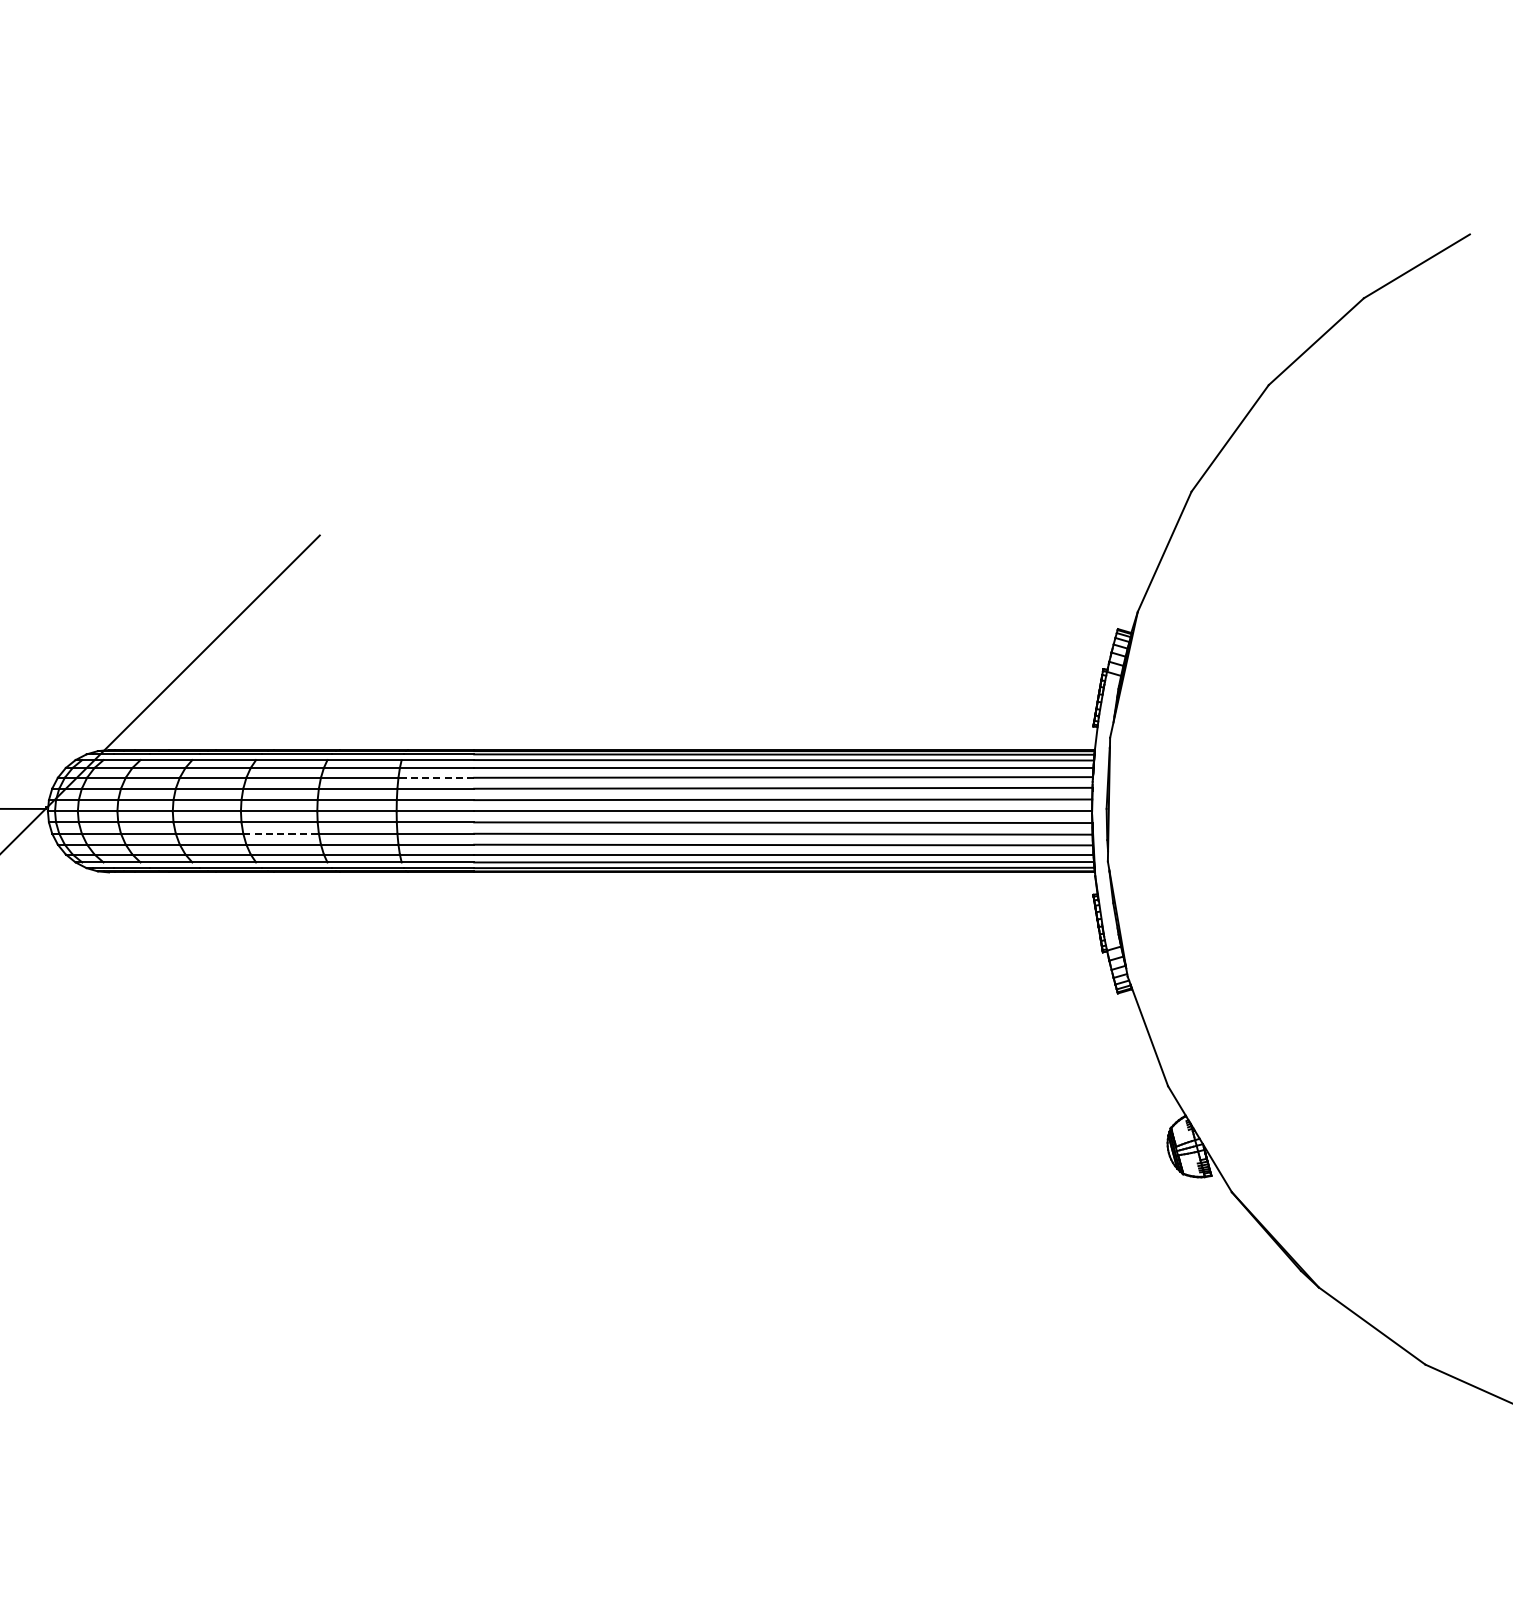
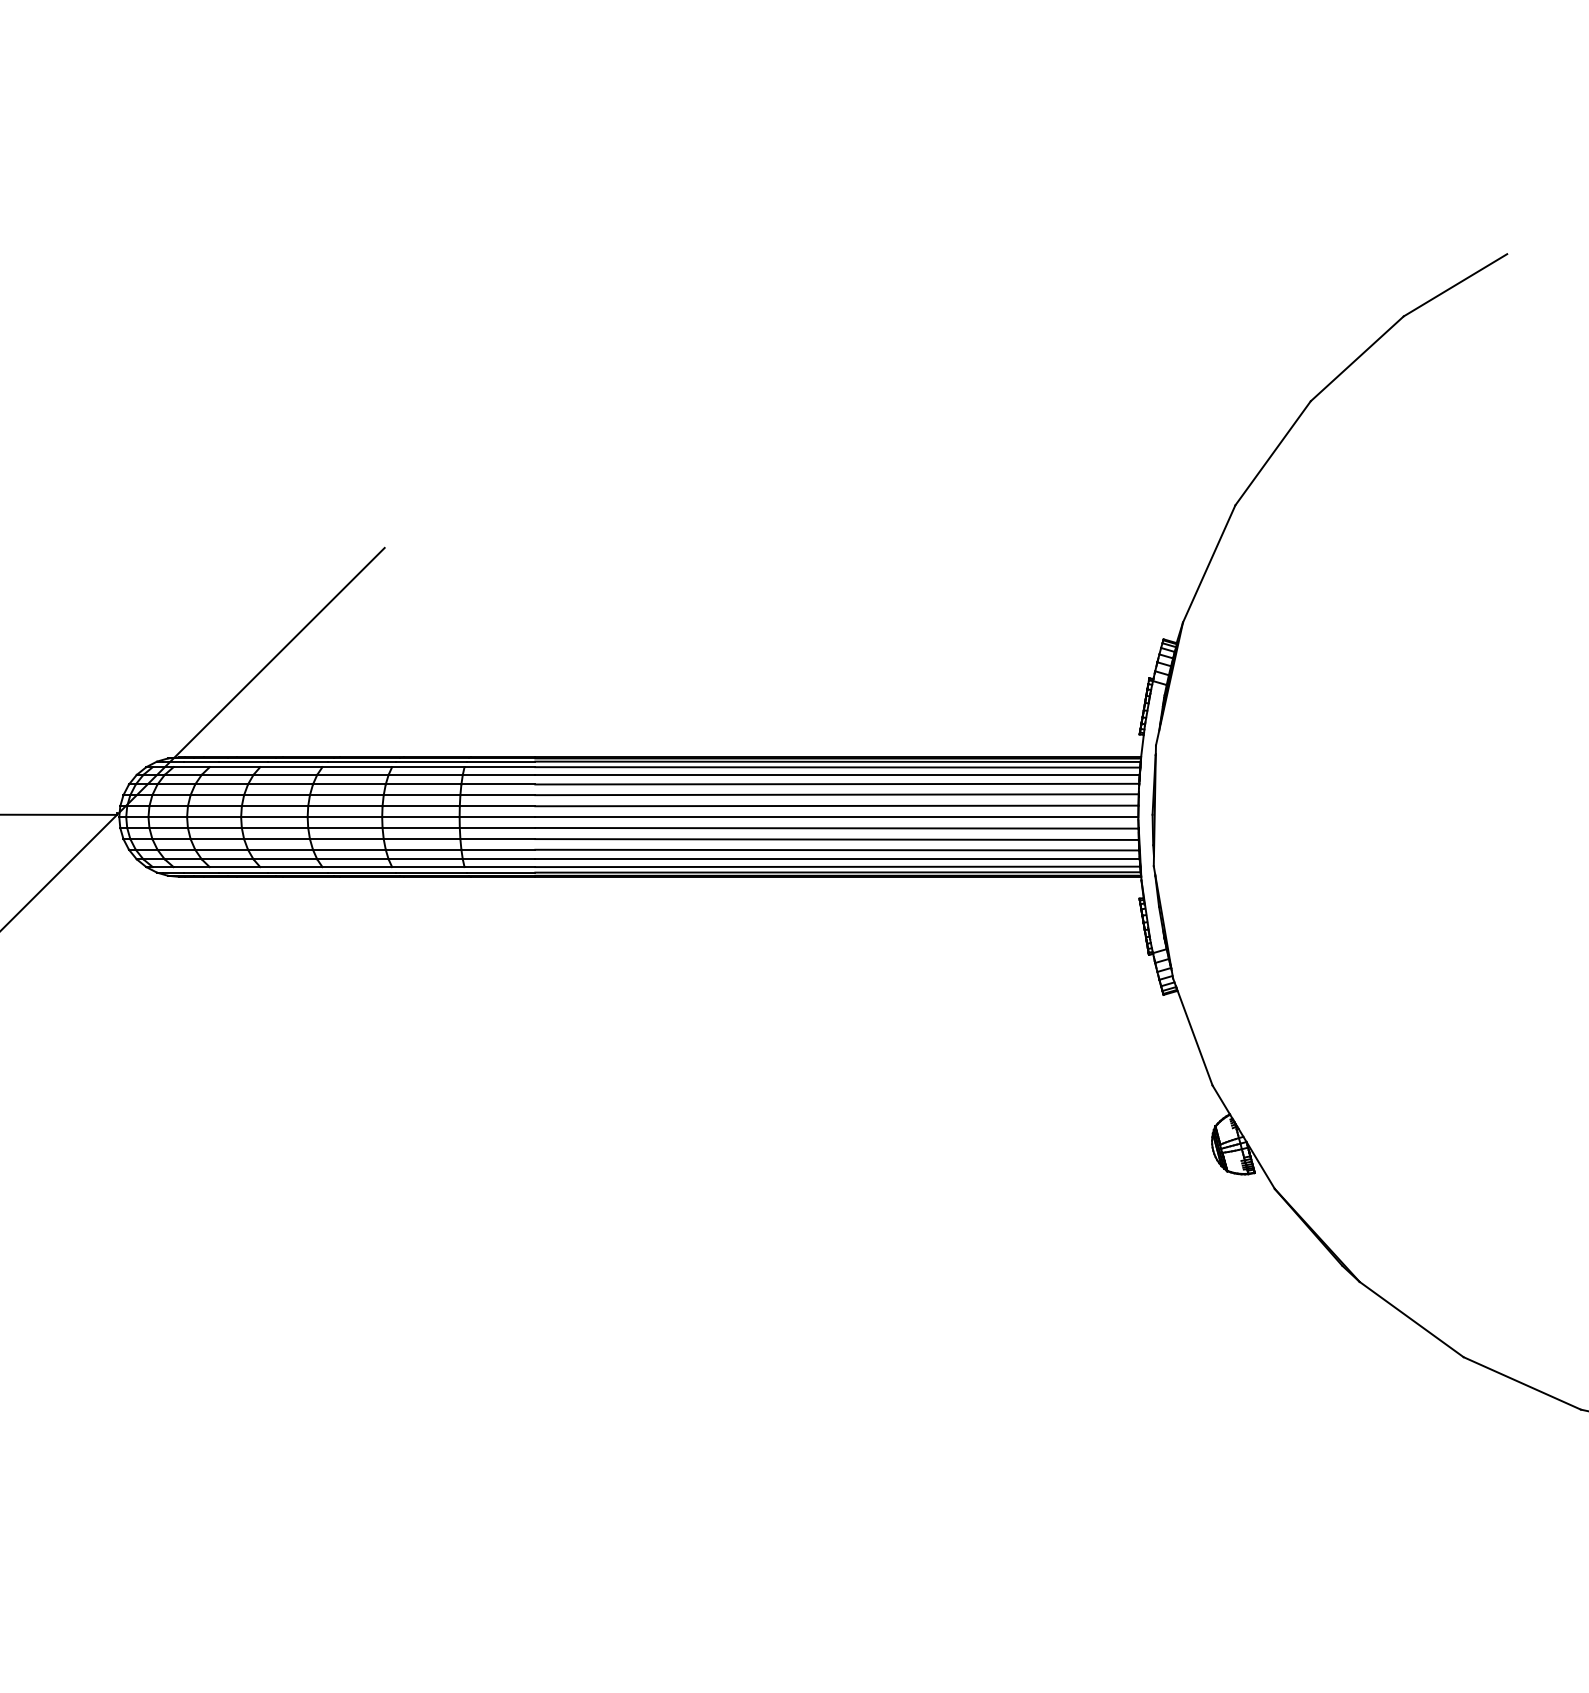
line: (436, 777) -> (498, 784), dashed -> solid
line: (280, 834) -> (346, 839), dashed -> solid

